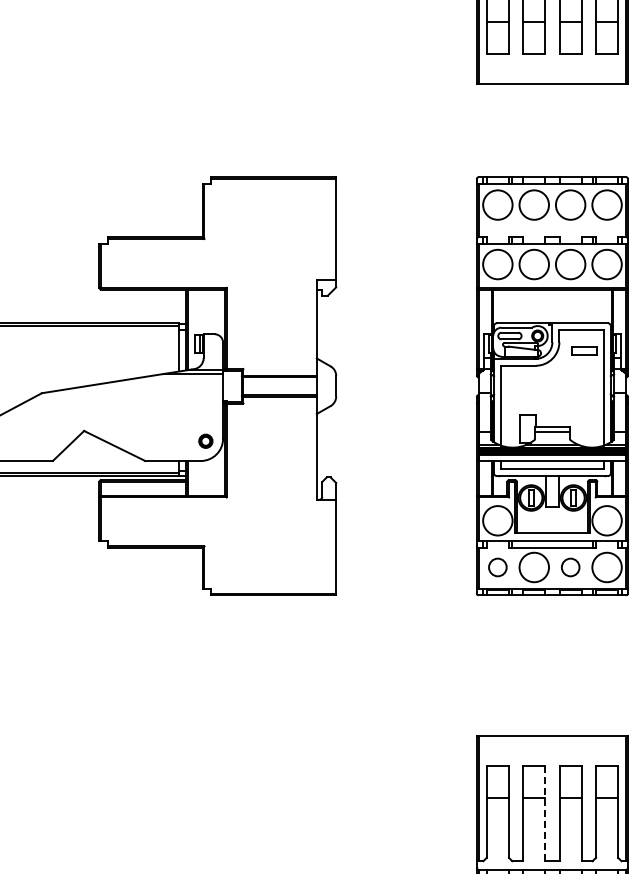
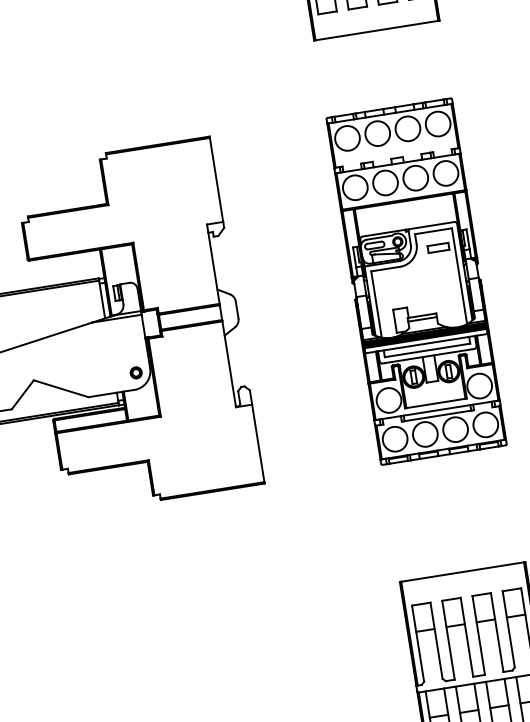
circle: (497, 567) -> (394, 439), size x1.67
circle: (570, 567) -> (455, 429), size x1.67
line: (545, 813) -> (467, 637), dashed -> solid

